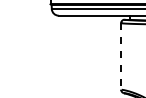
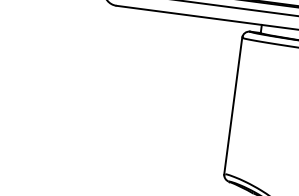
line: (121, 56) -> (233, 106), dashed -> solid

